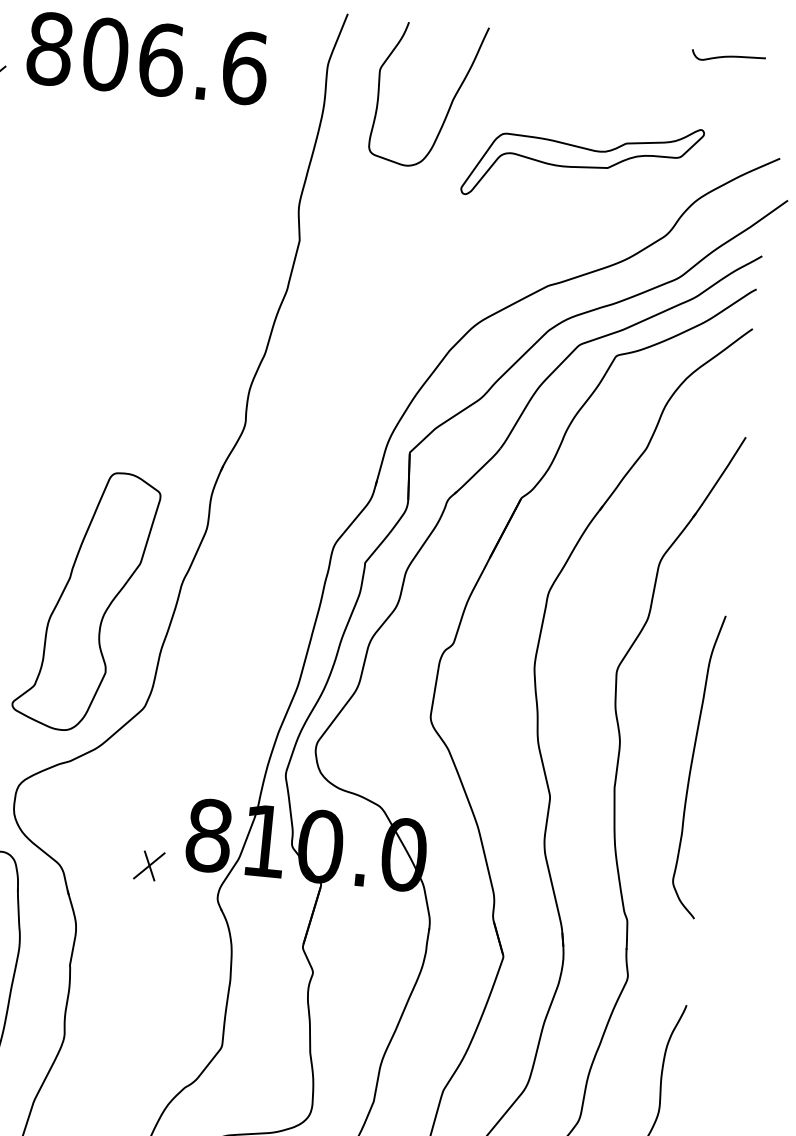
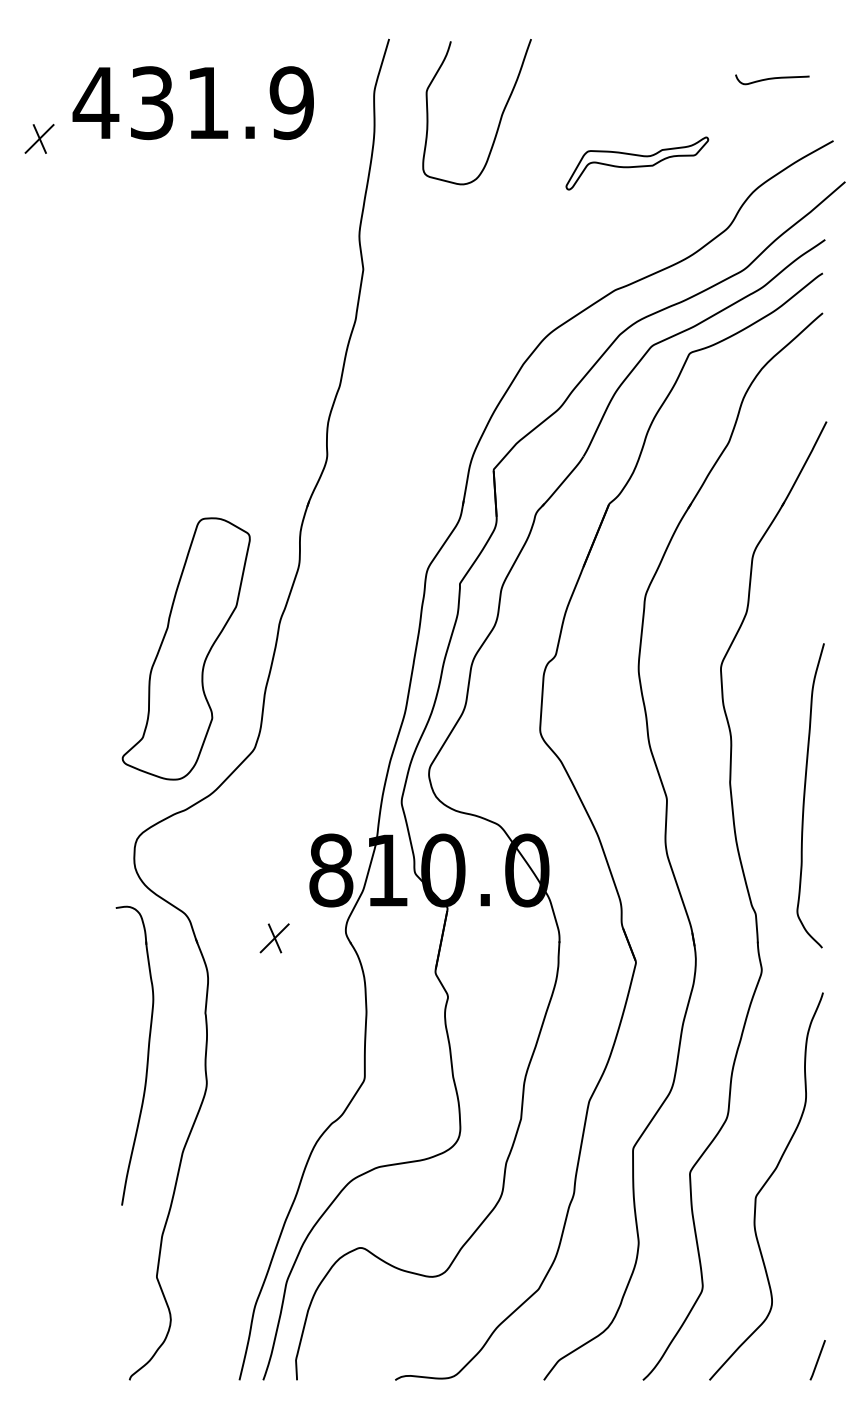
curve: (728, 57) -> (772, 79), moved
text: (146, 58) -> (193, 103), 806.6 -> 431.9
part: (582, 161) -> (637, 163), size x0.6
curve: (692, 765) -> (805, 795), moved
part: (149, 865) -> (274, 938), moved

